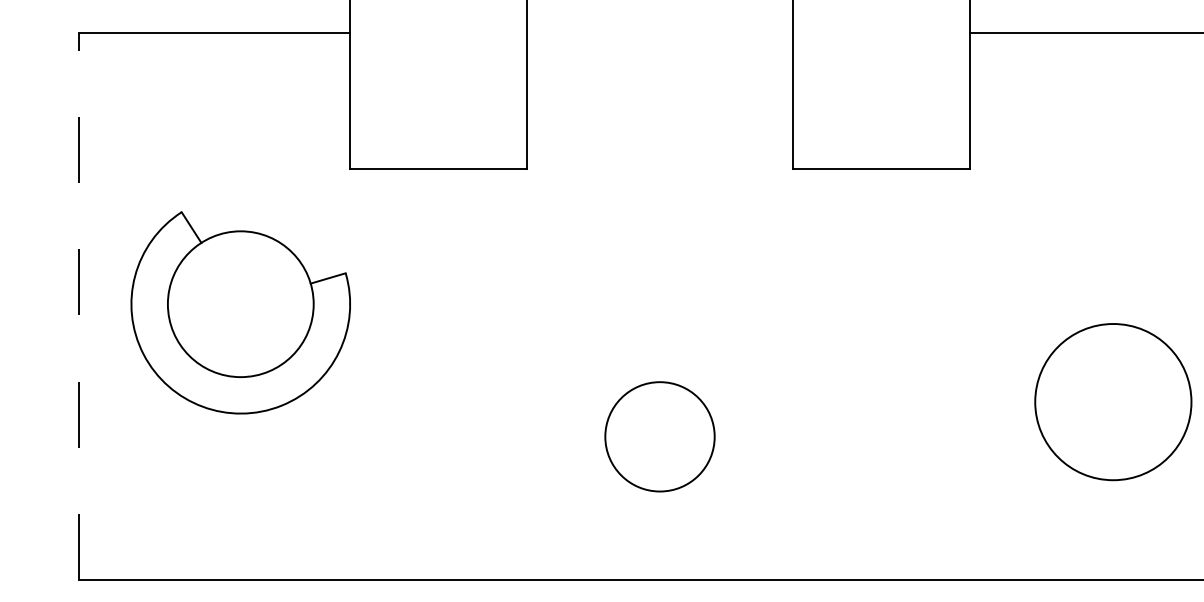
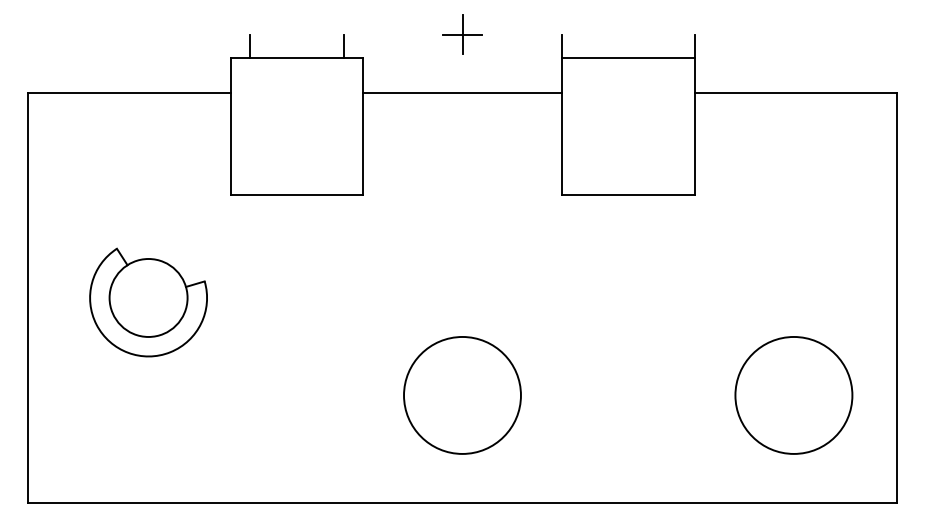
line: (660, 33) -> (462, 93), added
line: (79, 305) -> (27, 297), dashed -> solid
part: (240, 312) -> (148, 302), size x0.71
circle: (1112, 402) -> (793, 395), moved
circle: (660, 436) -> (462, 395), size x1.43

